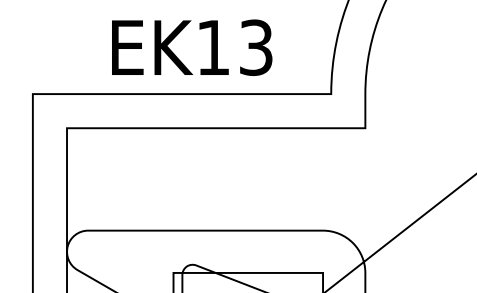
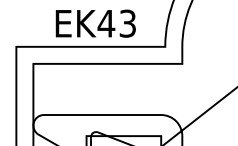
text: (213, 47) -> (106, 23), EK13 -> EK43

